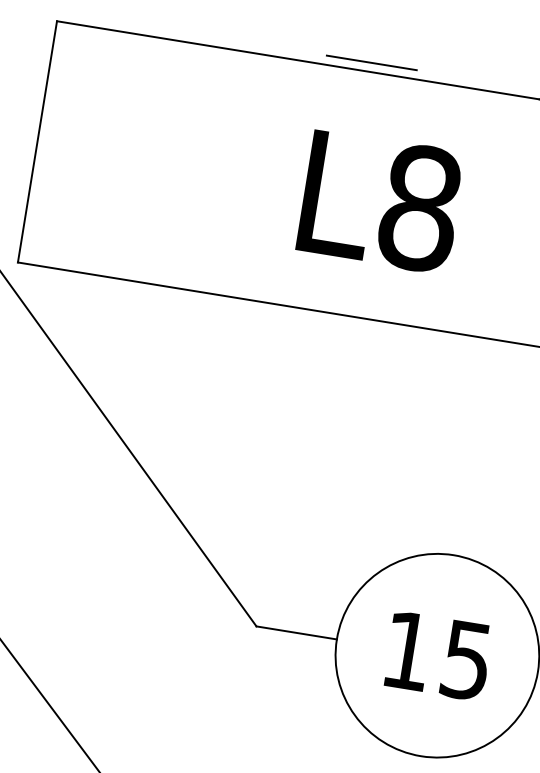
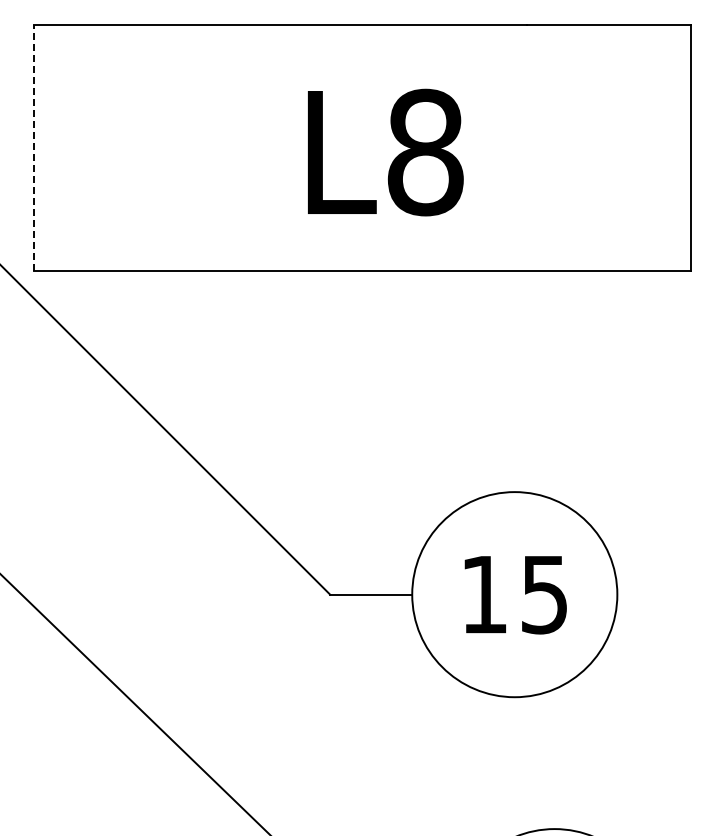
line: (371, 62) -> (353, 15), removed
line: (37, 141) -> (34, 147), solid -> dashed

